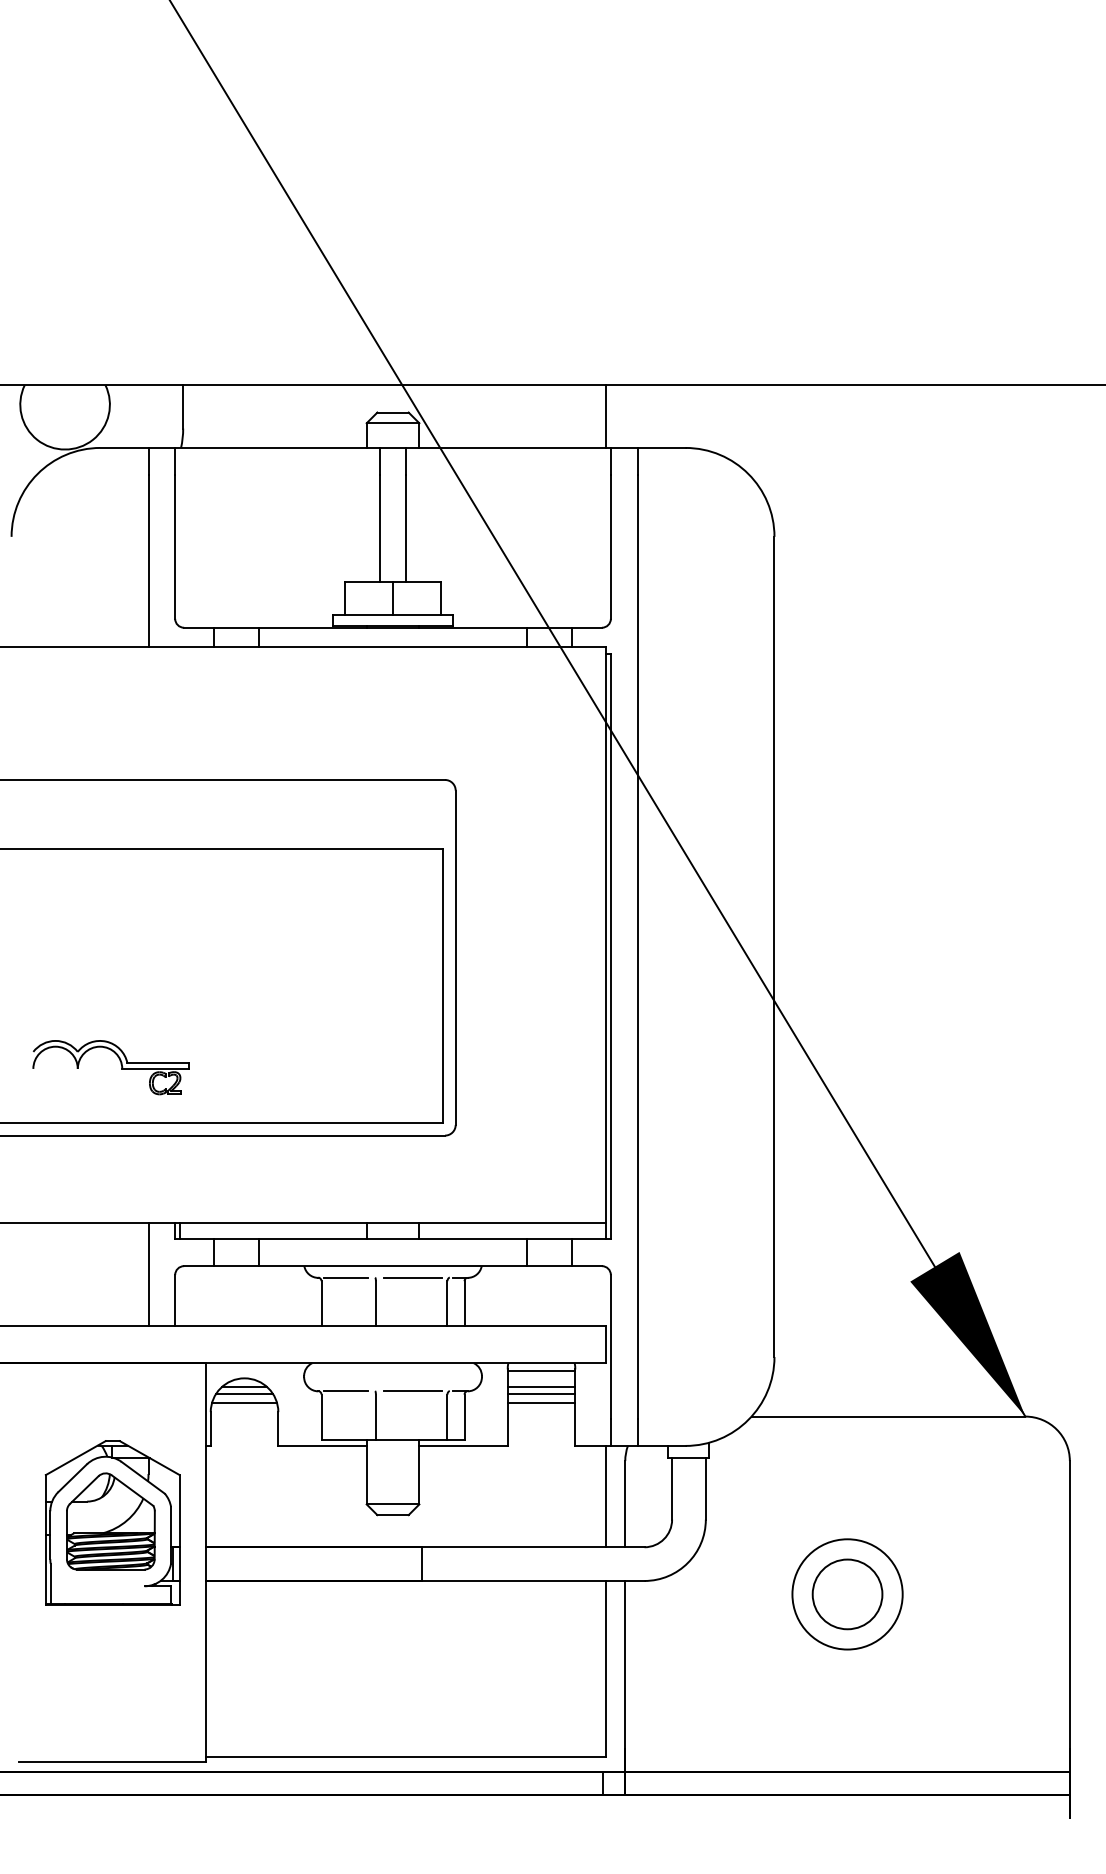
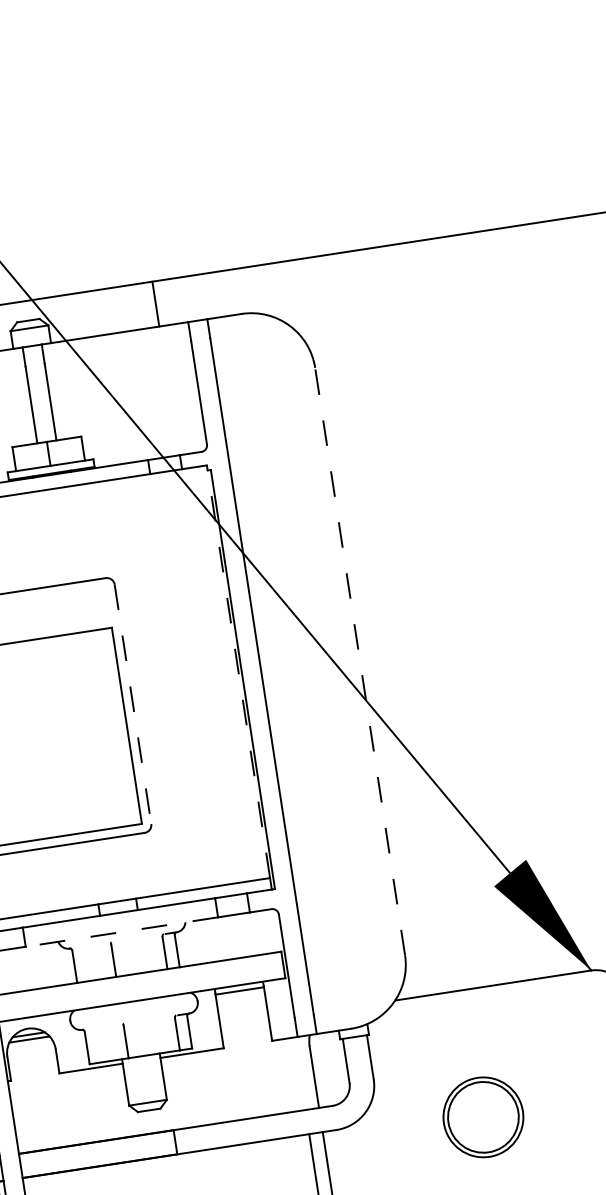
line: (606, 416) -> (155, 304), moved
line: (606, 934) -> (238, 671), solid -> dashed
line: (774, 946) -> (360, 661), solid -> dashed
line: (455, 958) -> (132, 704), solid -> dashed
line: (392, 1266) -> (121, 932), solid -> dashed
line: (346, 1277) -> (89, 945), removed
line: (412, 1277) -> (137, 938), removed
line: (541, 1386) -> (241, 1001), removed
line: (346, 1391) -> (102, 1026), removed
line: (412, 1391) -> (149, 1019), removed
line: (541, 1393) -> (242, 1007), removed
line: (244, 1403) -> (30, 1046), removed
line: (541, 1403) -> (243, 1014), removed
line: (606, 1496) -> (300, 1073), removed
circle: (847, 1594) -> (483, 1117), size x1.4

